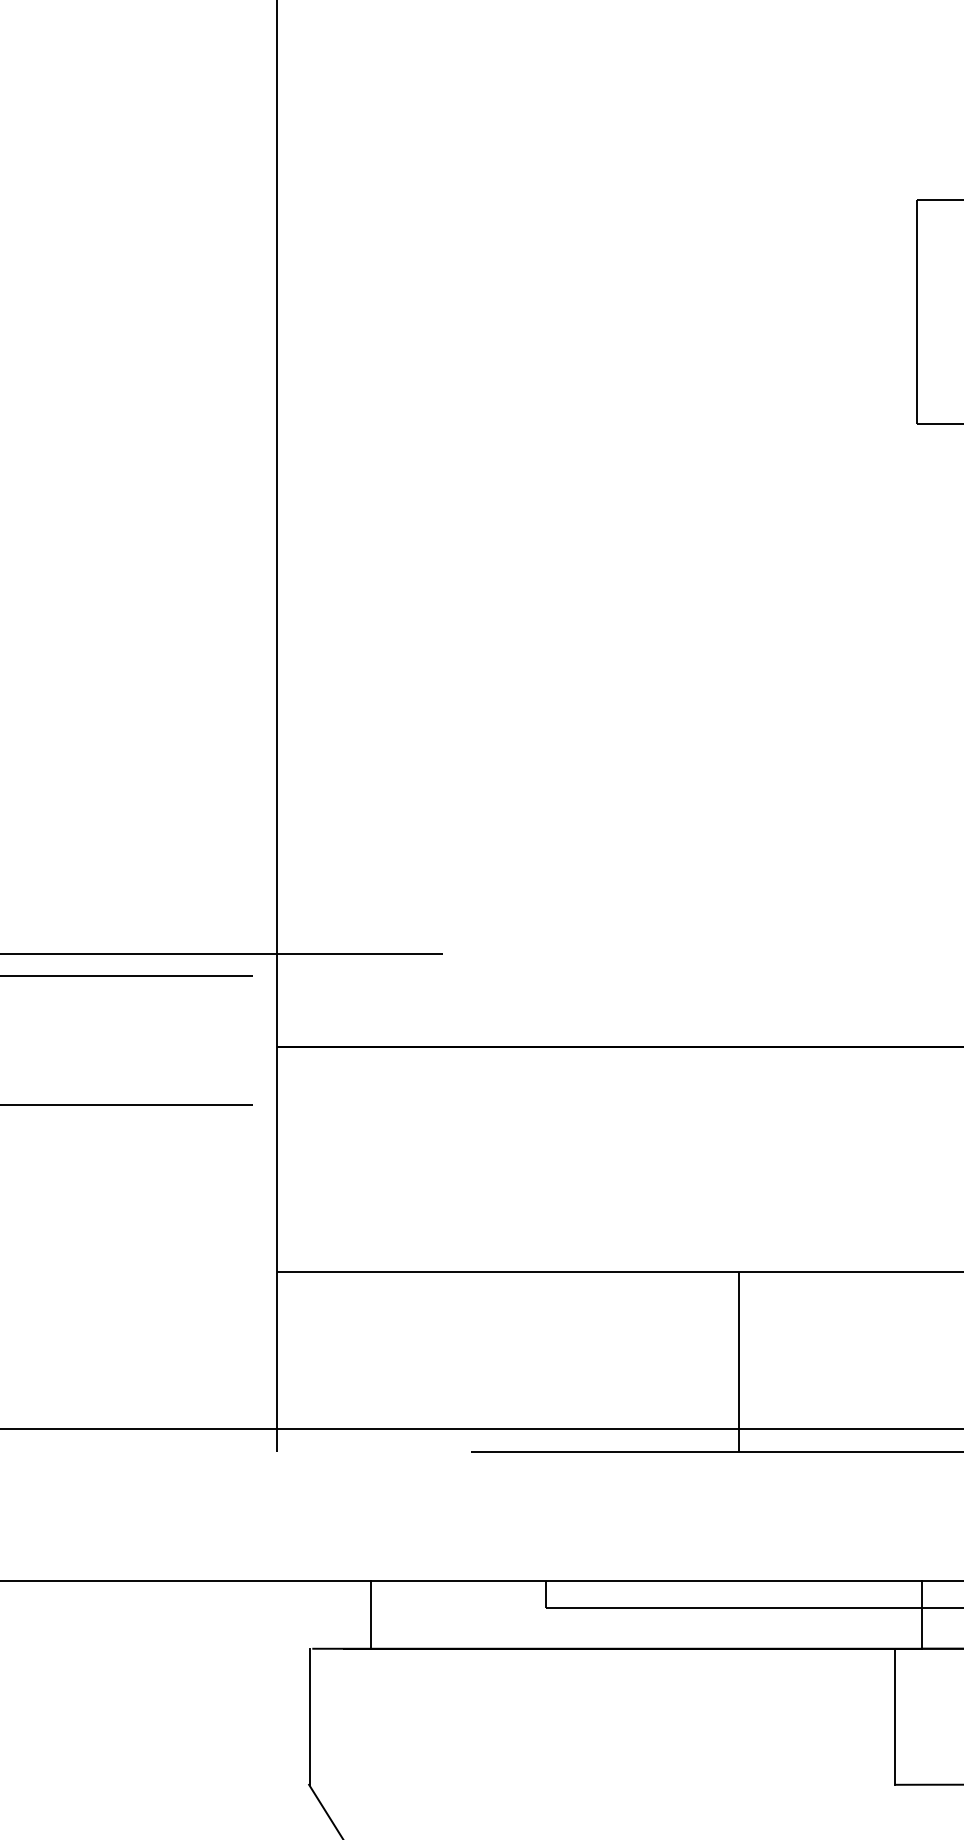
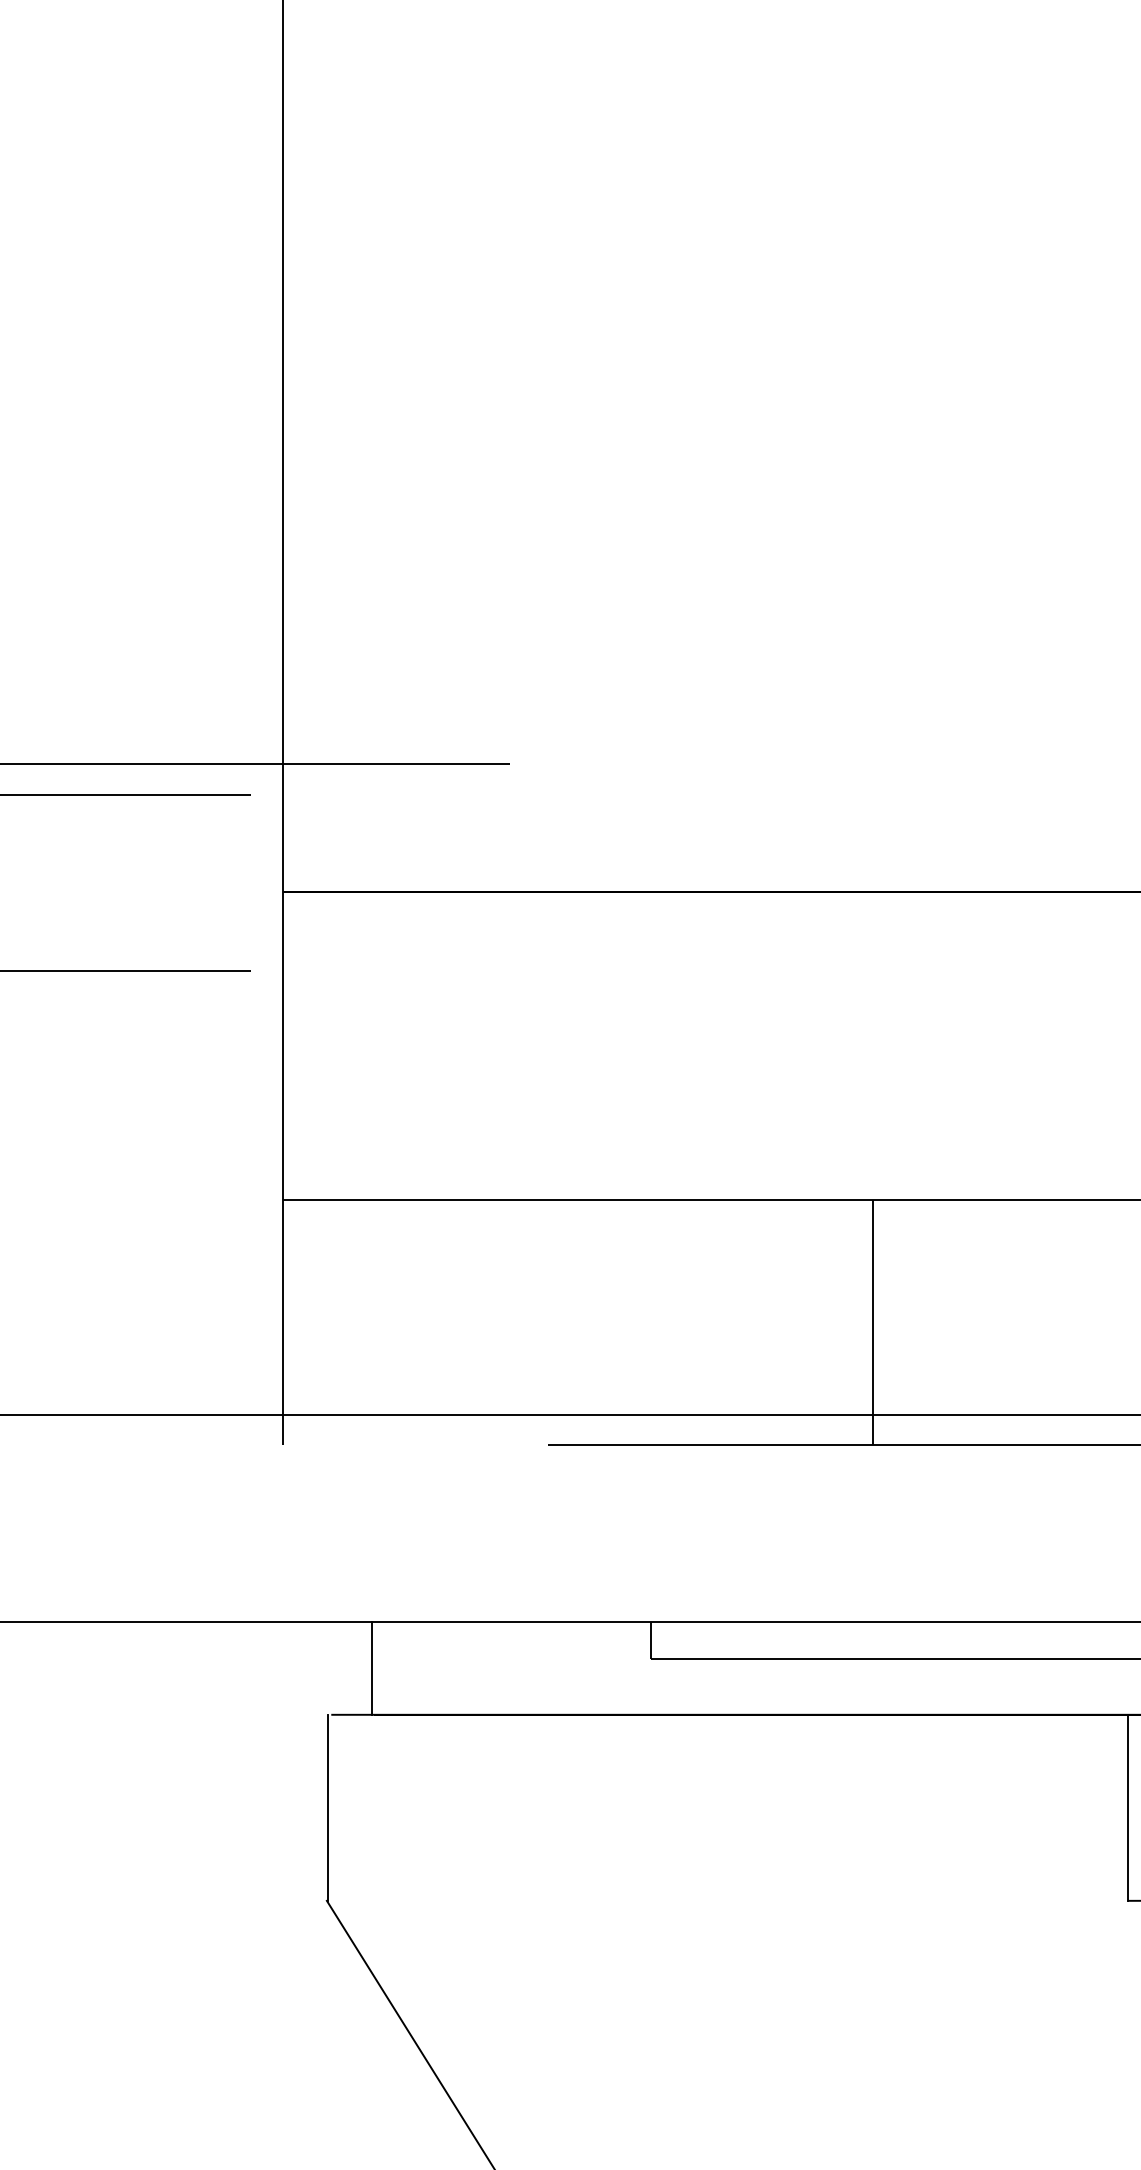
line: (738, 1361) -> (873, 1321), moved
line: (371, 1614) -> (372, 1667), moved

